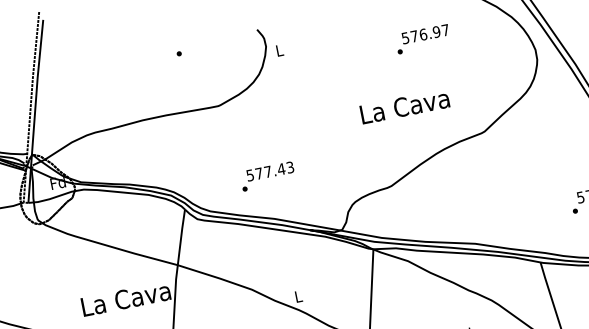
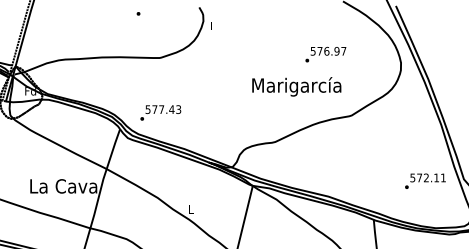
text: (422, 39) -> (325, 54), moved
text: (404, 107) -> (296, 86), La Cava -> Marigarcía
text: (267, 175) -> (160, 112), moved

